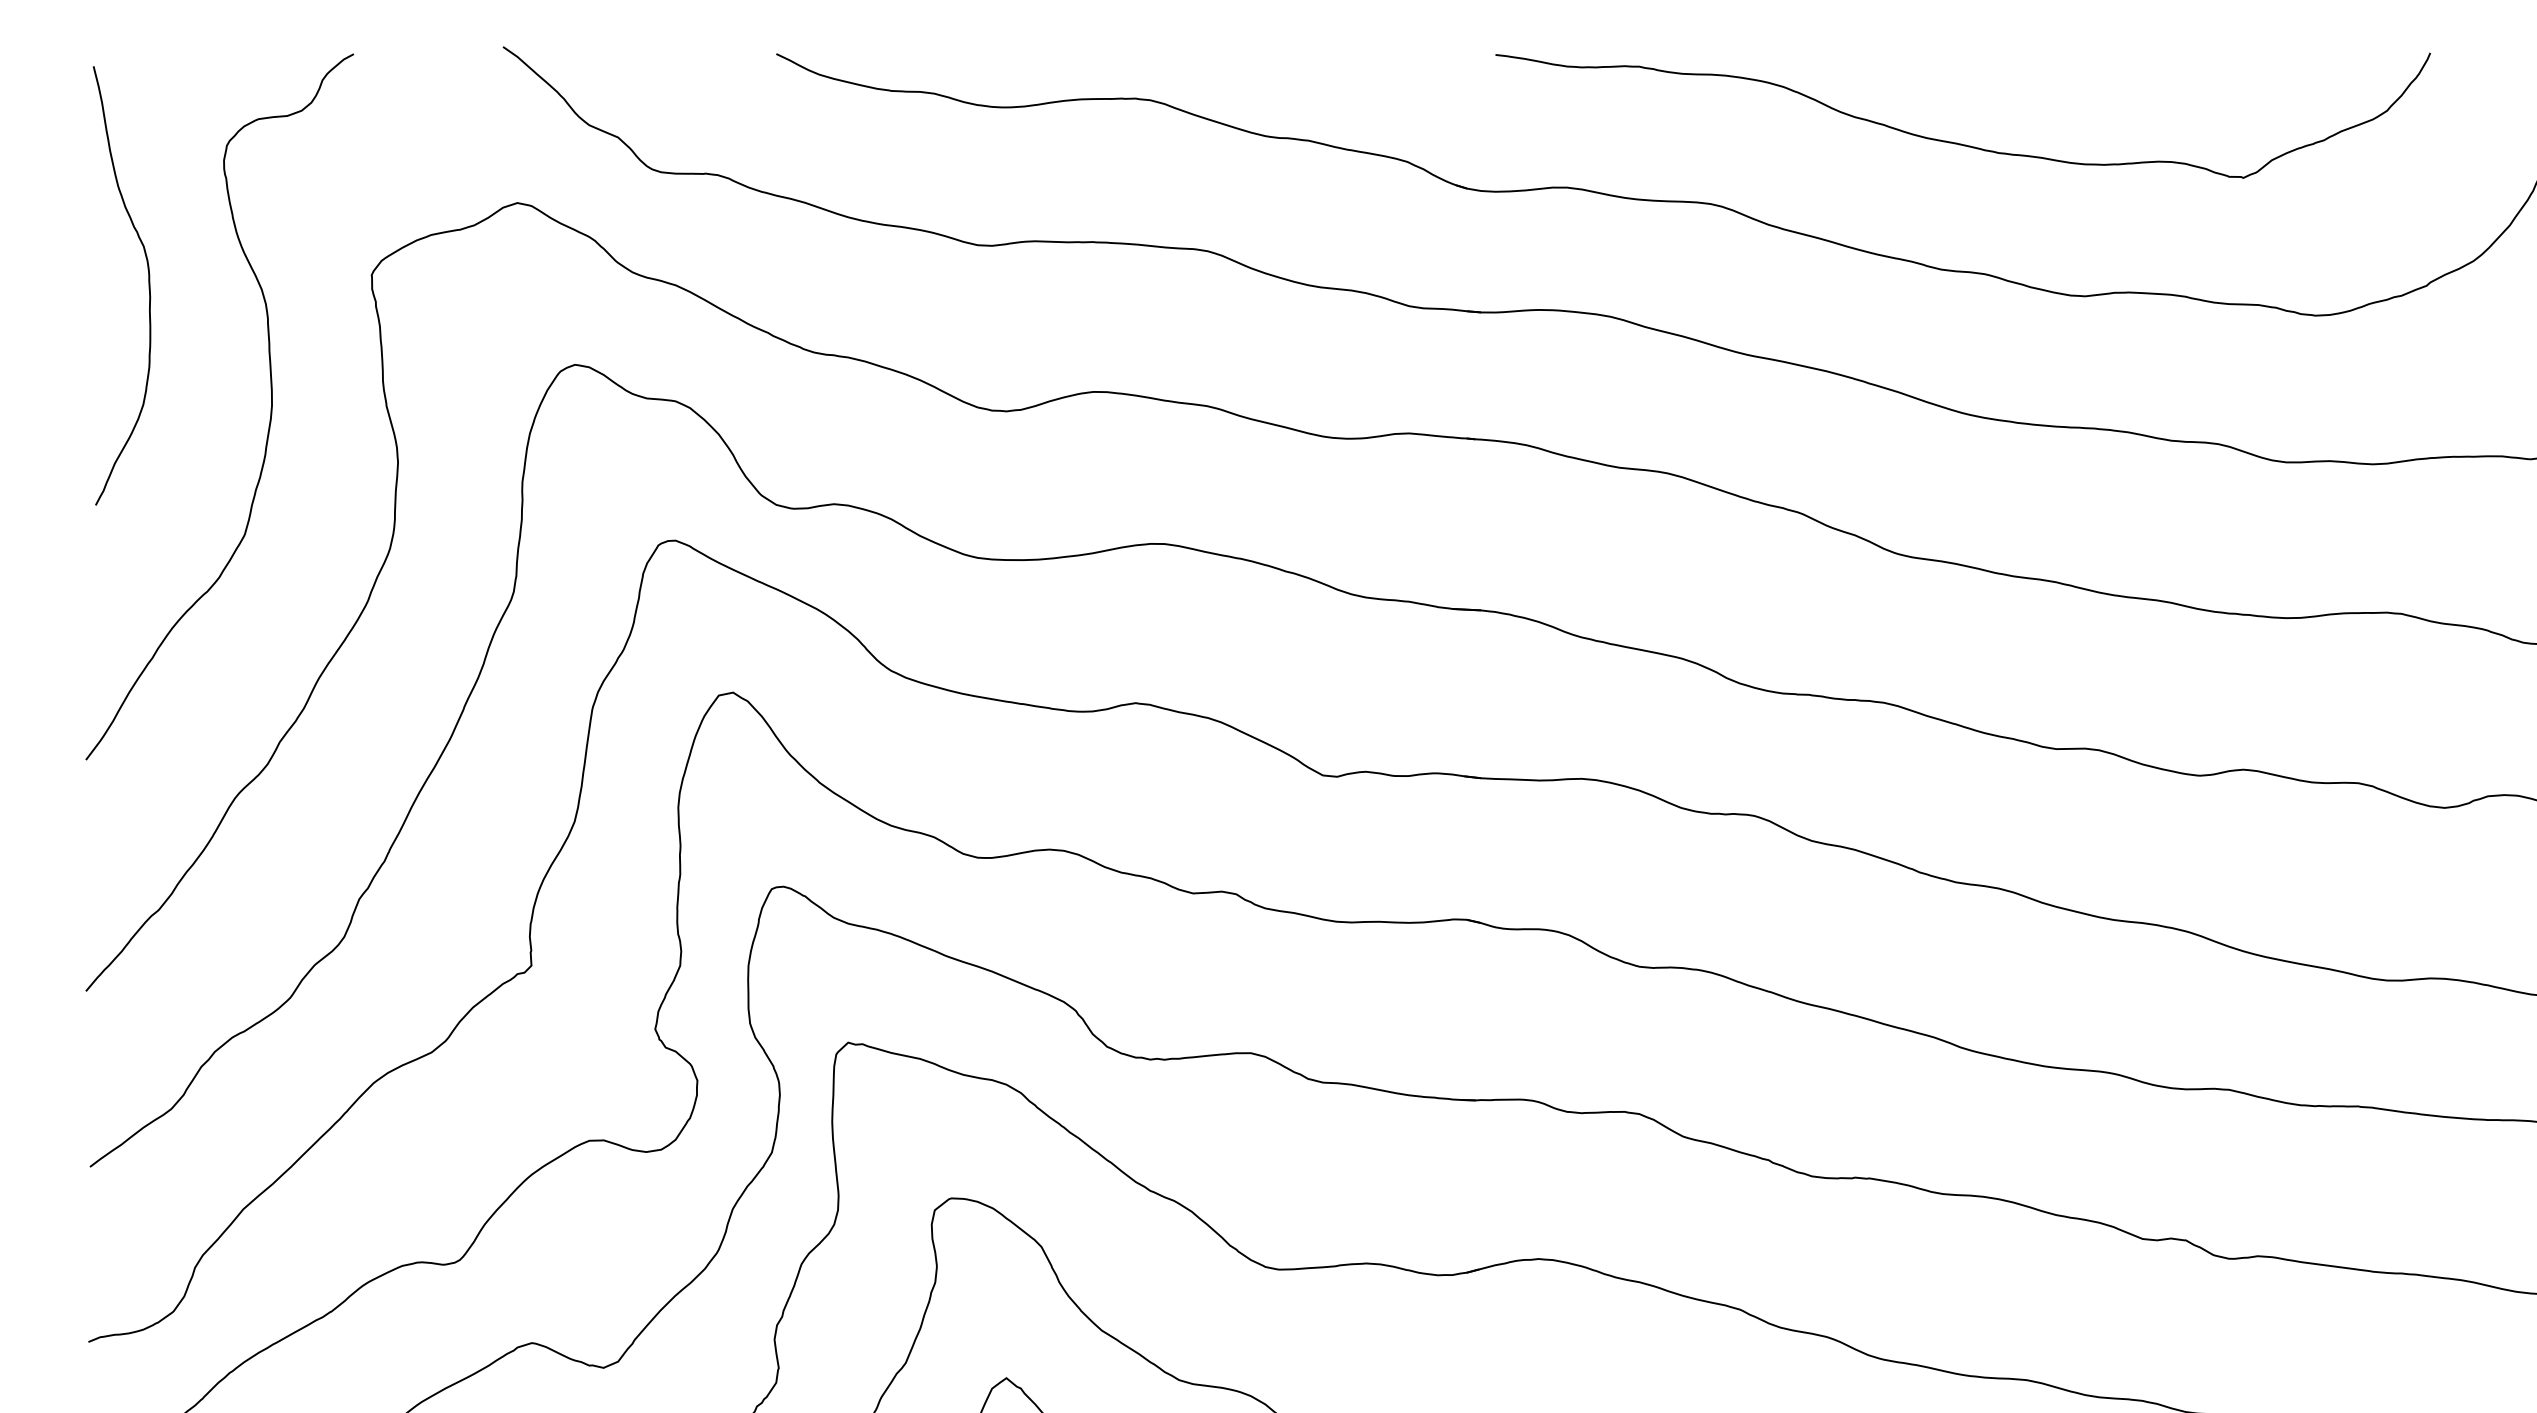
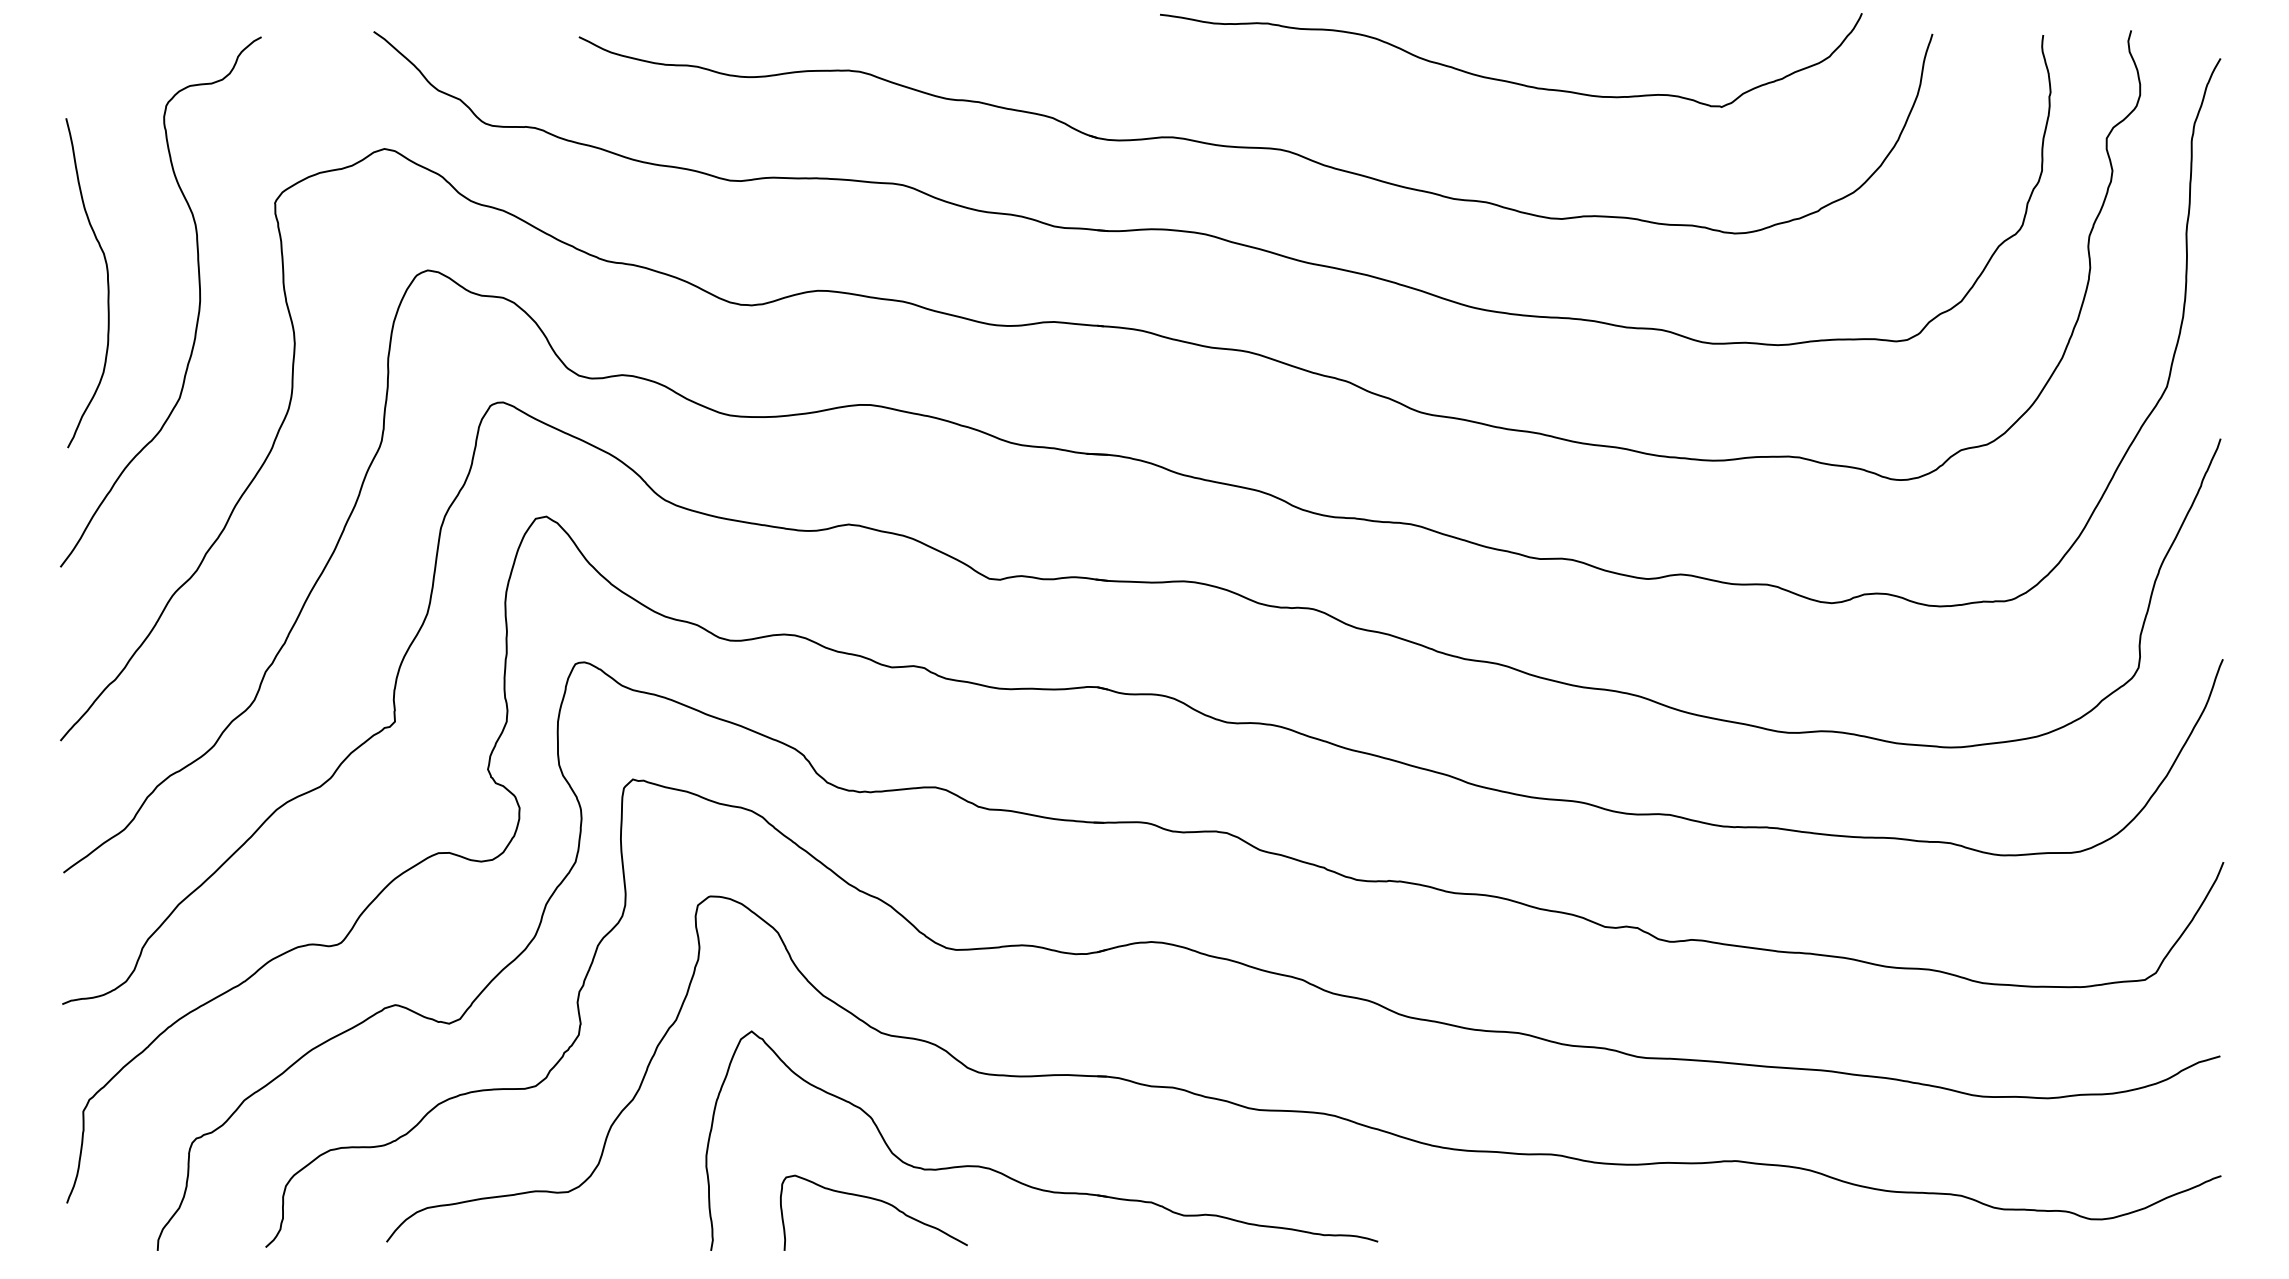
curve: (1959, 142) -> (1508, 80), moved
curve: (148, 286) -> (107, 283), moved

